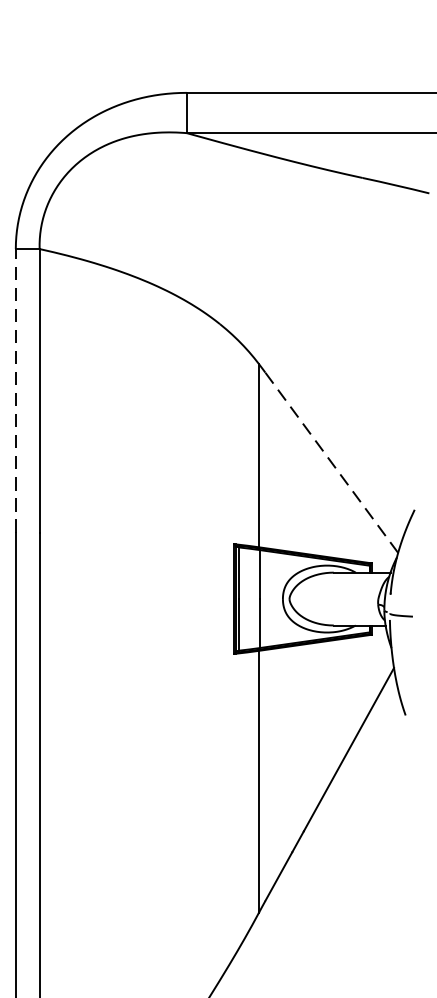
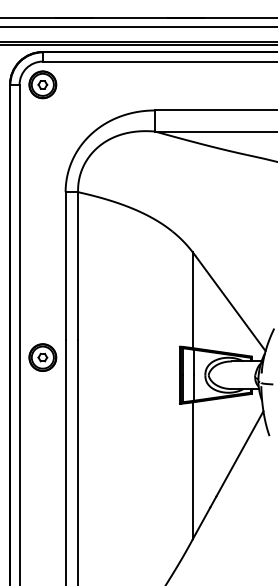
line: (15, 389) -> (65, 265), dashed -> solid
line: (331, 461) -> (230, 303), dashed -> solid

